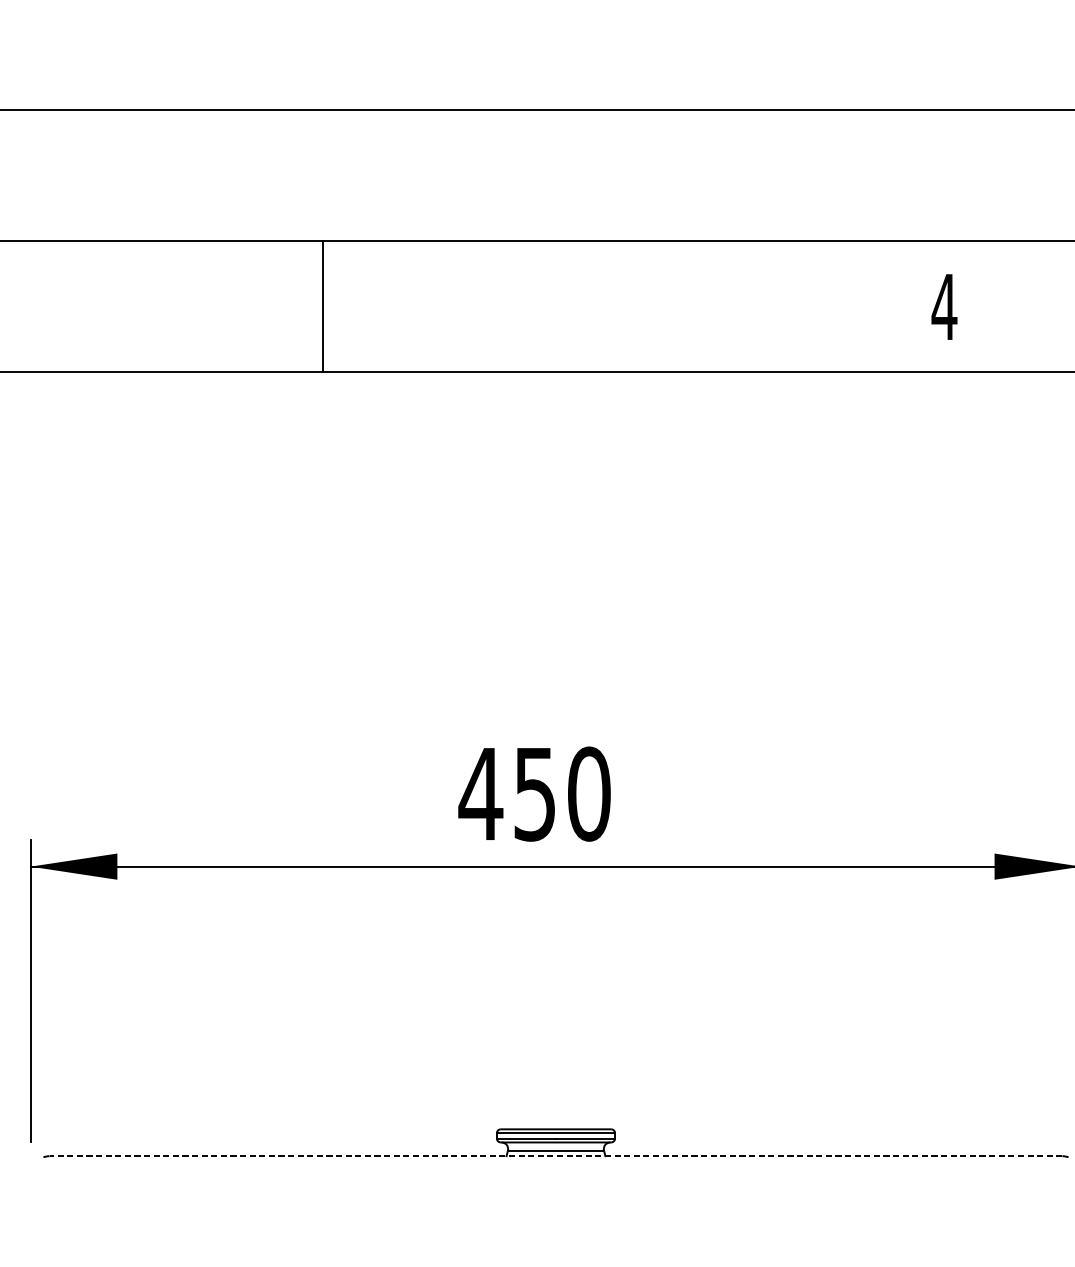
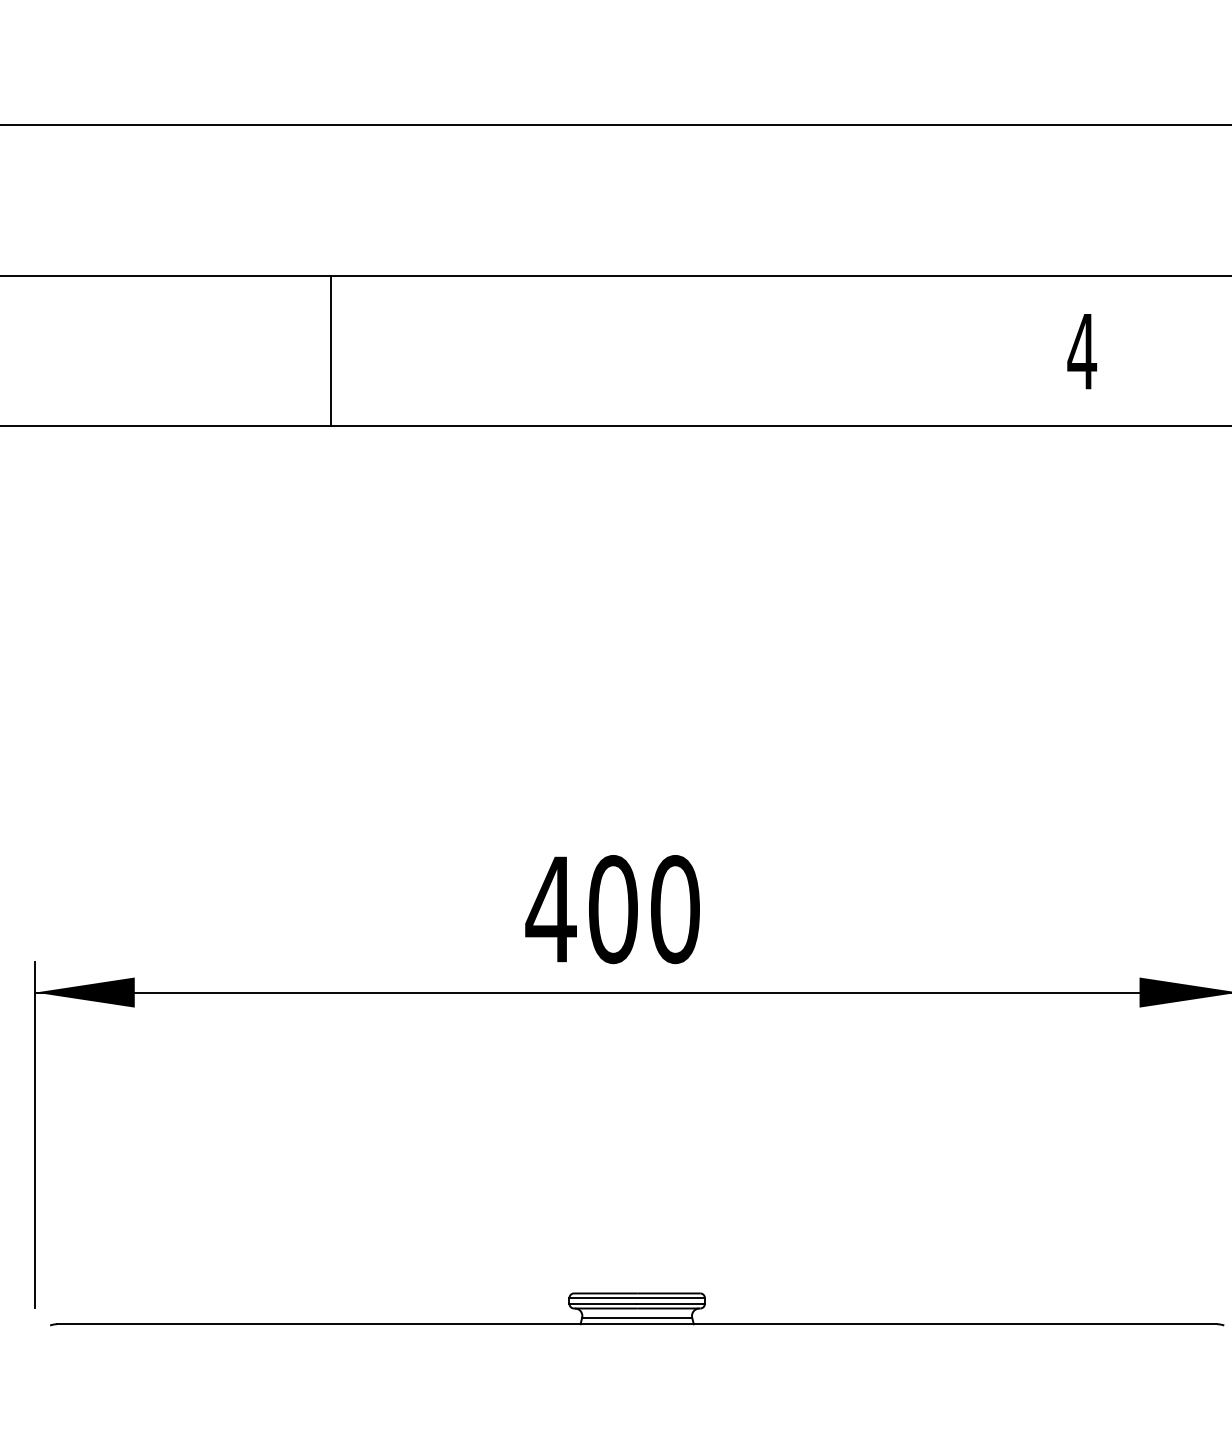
line: (322, 306) -> (330, 350), moved
text: (535, 794) -> (613, 909), 450 -> 400
line: (555, 1156) -> (636, 1324), dashed -> solid

